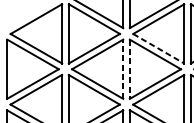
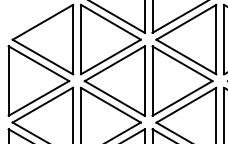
line: (158, 49) -> (186, 57), dashed -> solid
line: (123, 69) -> (144, 81), dashed -> solid
line: (129, 69) -> (152, 81), dashed -> solid

